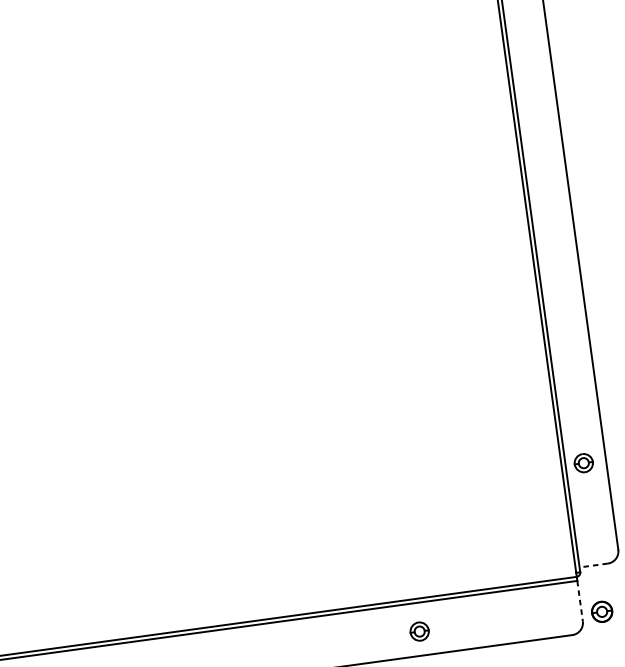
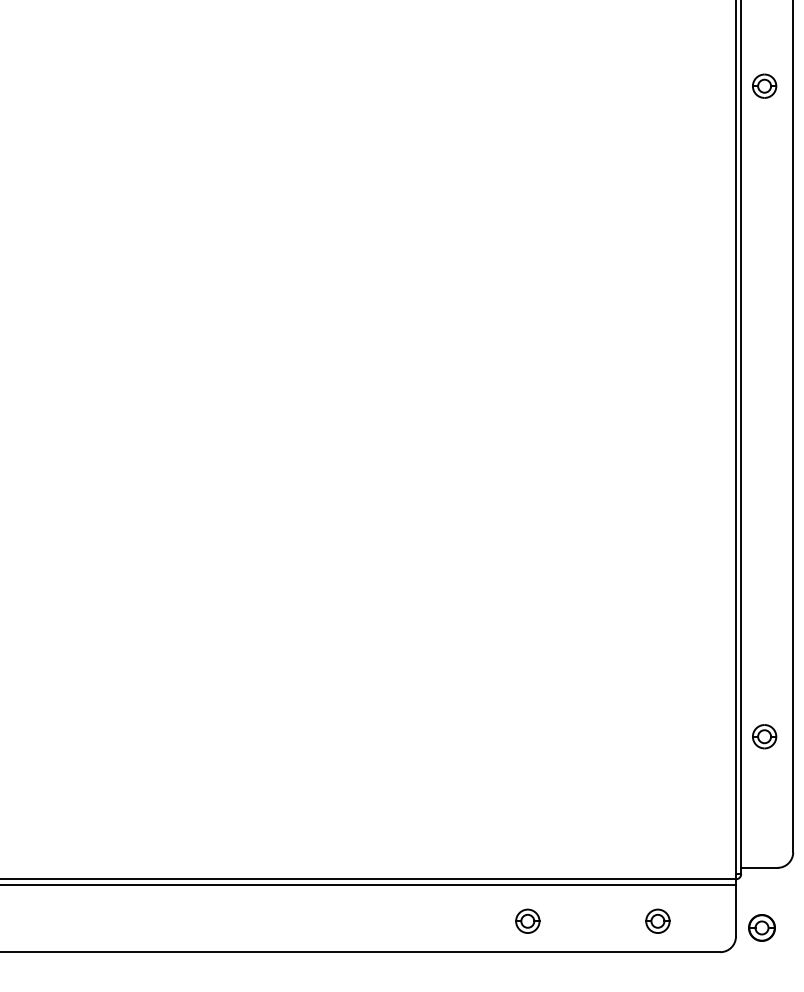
line: (592, 565) -> (758, 867), dashed -> solid
line: (579, 601) -> (735, 911), dashed -> solid
part: (520, 617) -> (657, 920), added

